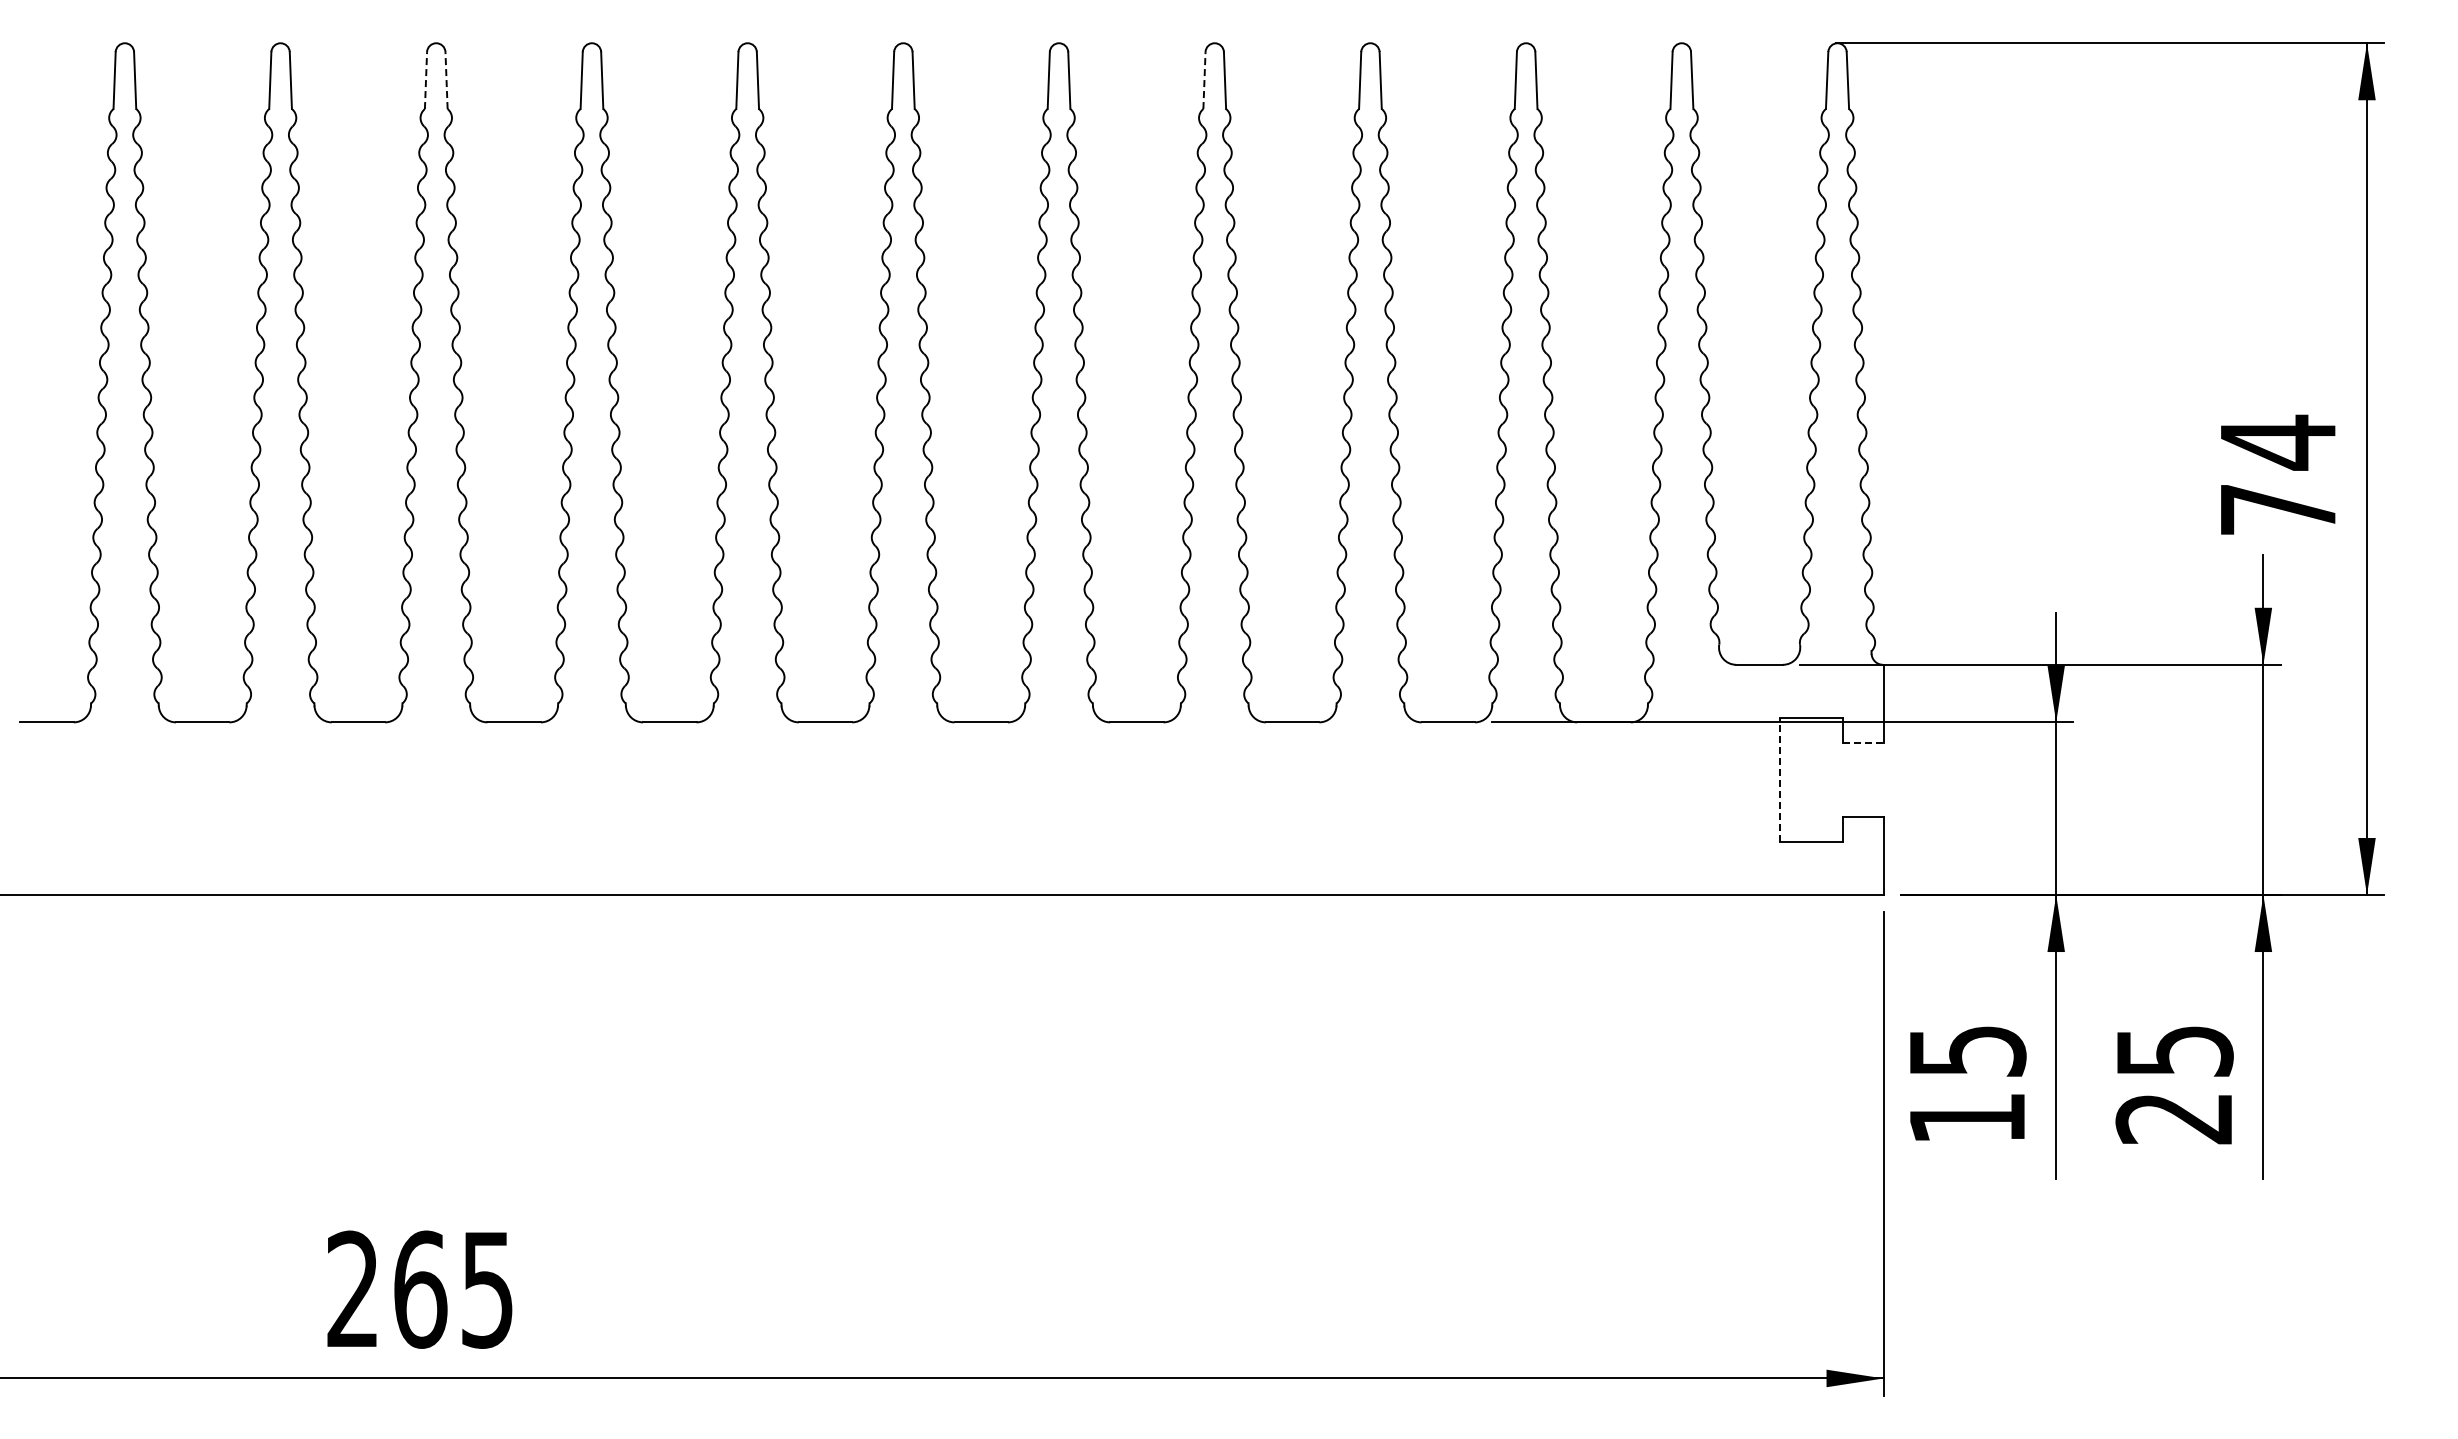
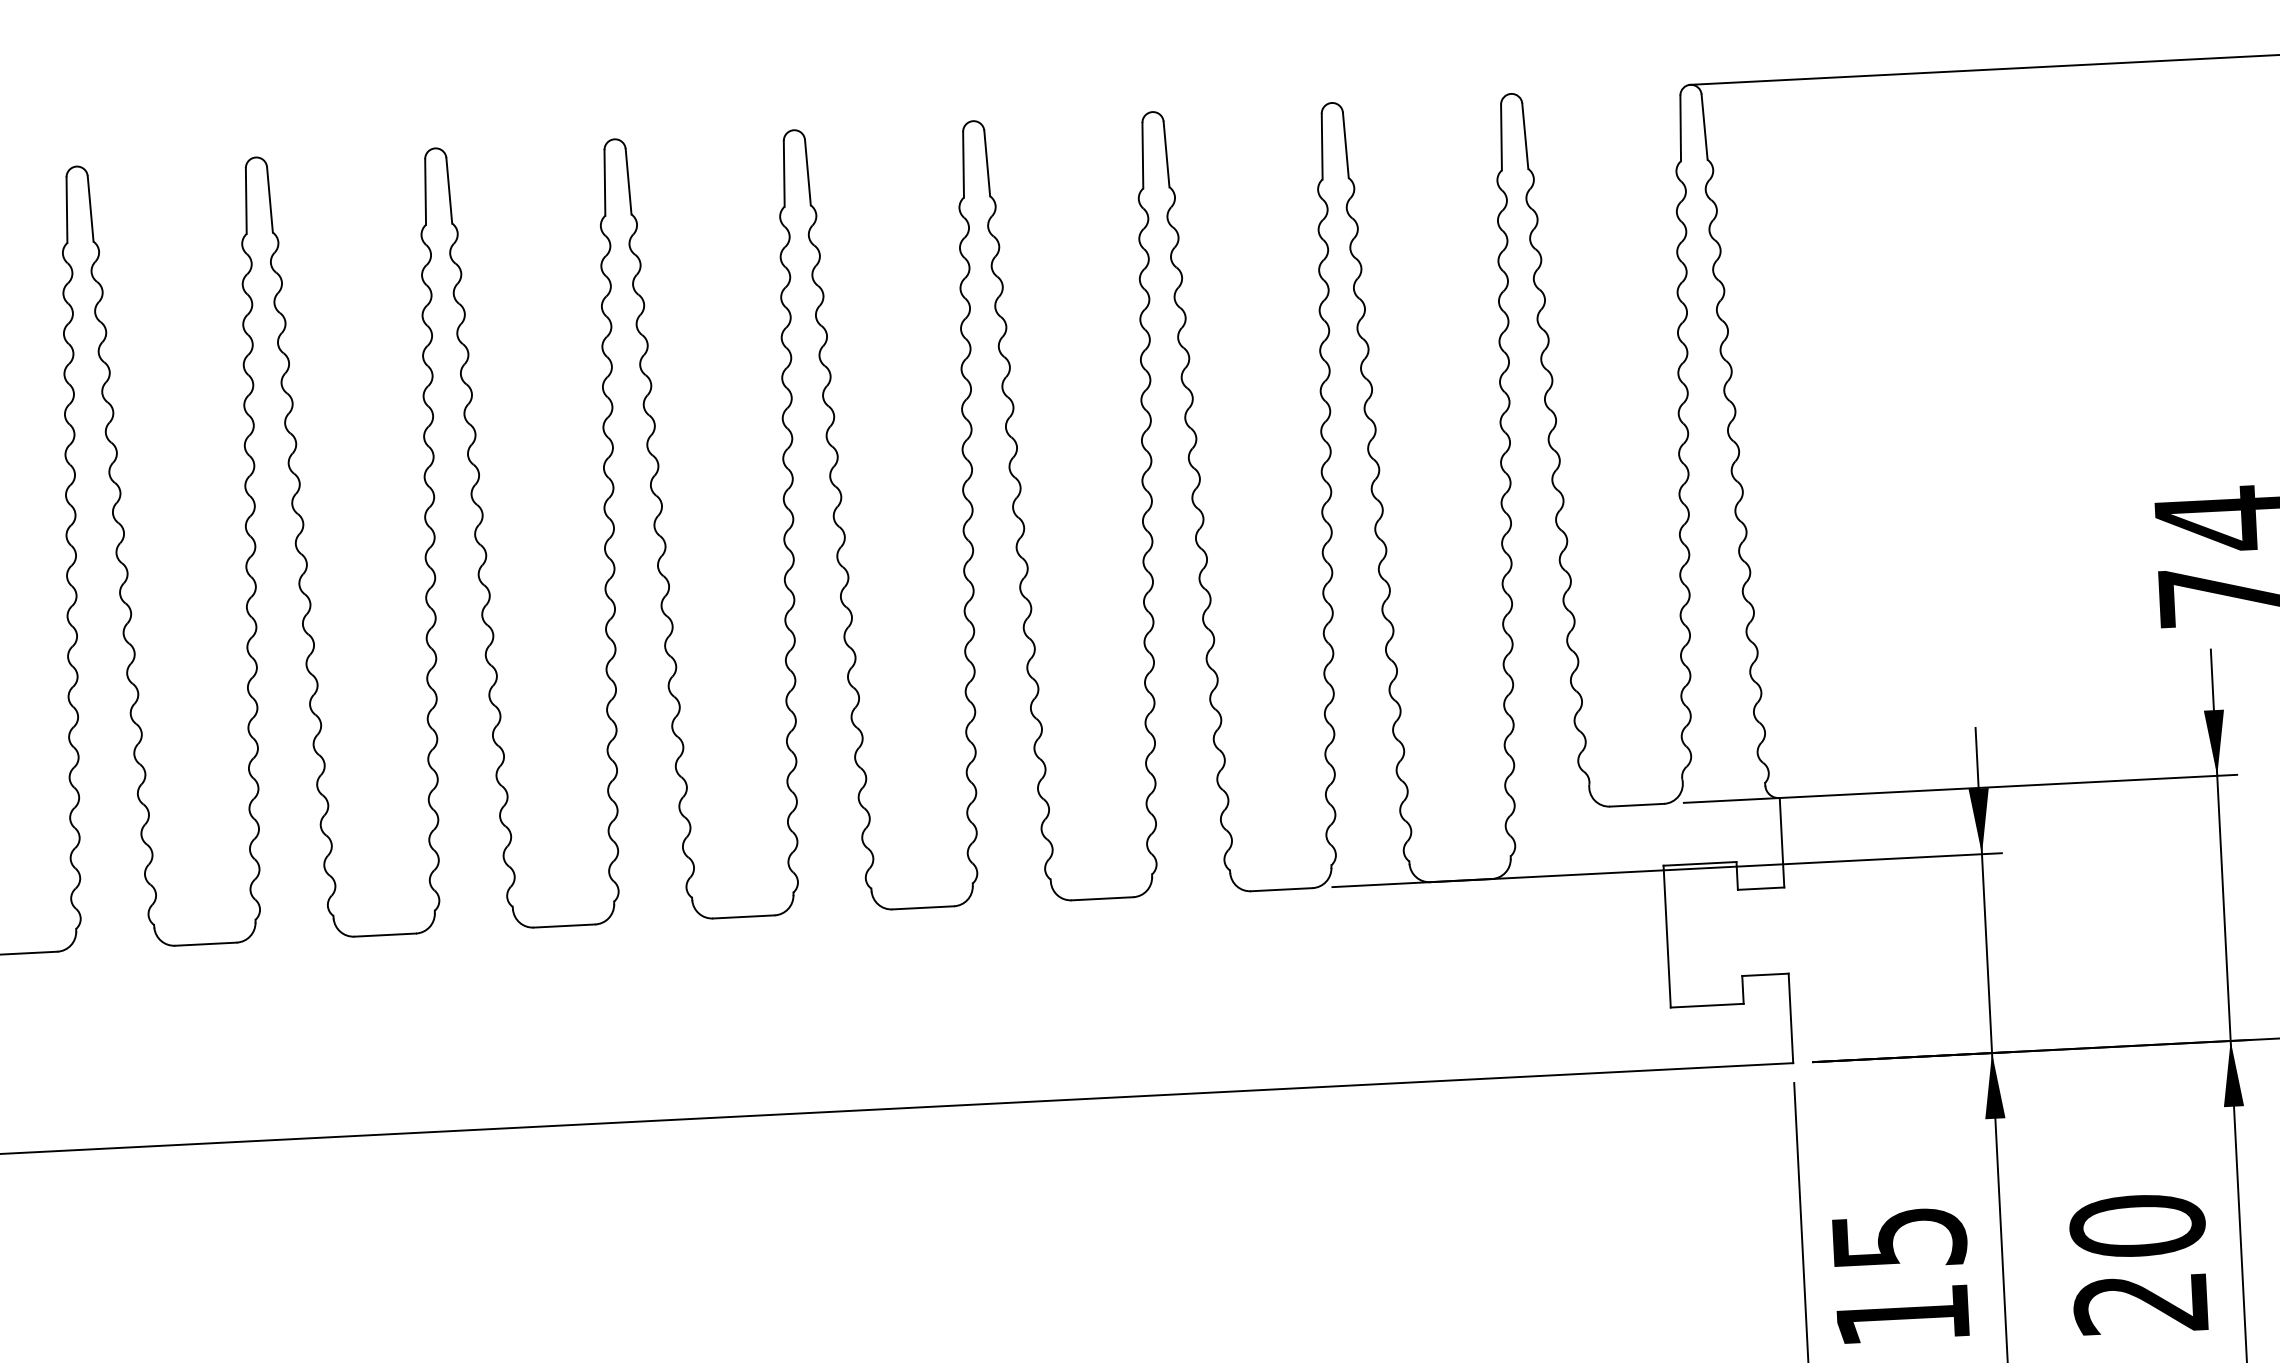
line: (426, 80) -> (67, 210), dashed -> solid
line: (446, 80) -> (90, 208), dashed -> solid
line: (1204, 80) -> (963, 164), dashed -> solid
line: (1863, 742) -> (1761, 888), dashed -> solid
line: (1779, 779) -> (1666, 936), dashed -> solid
text: (2174, 1050) -> (2137, 1225), 25 -> 20

